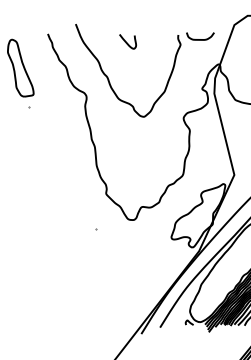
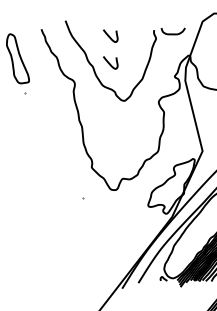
curve: (126, 72) -> (109, 62), added

